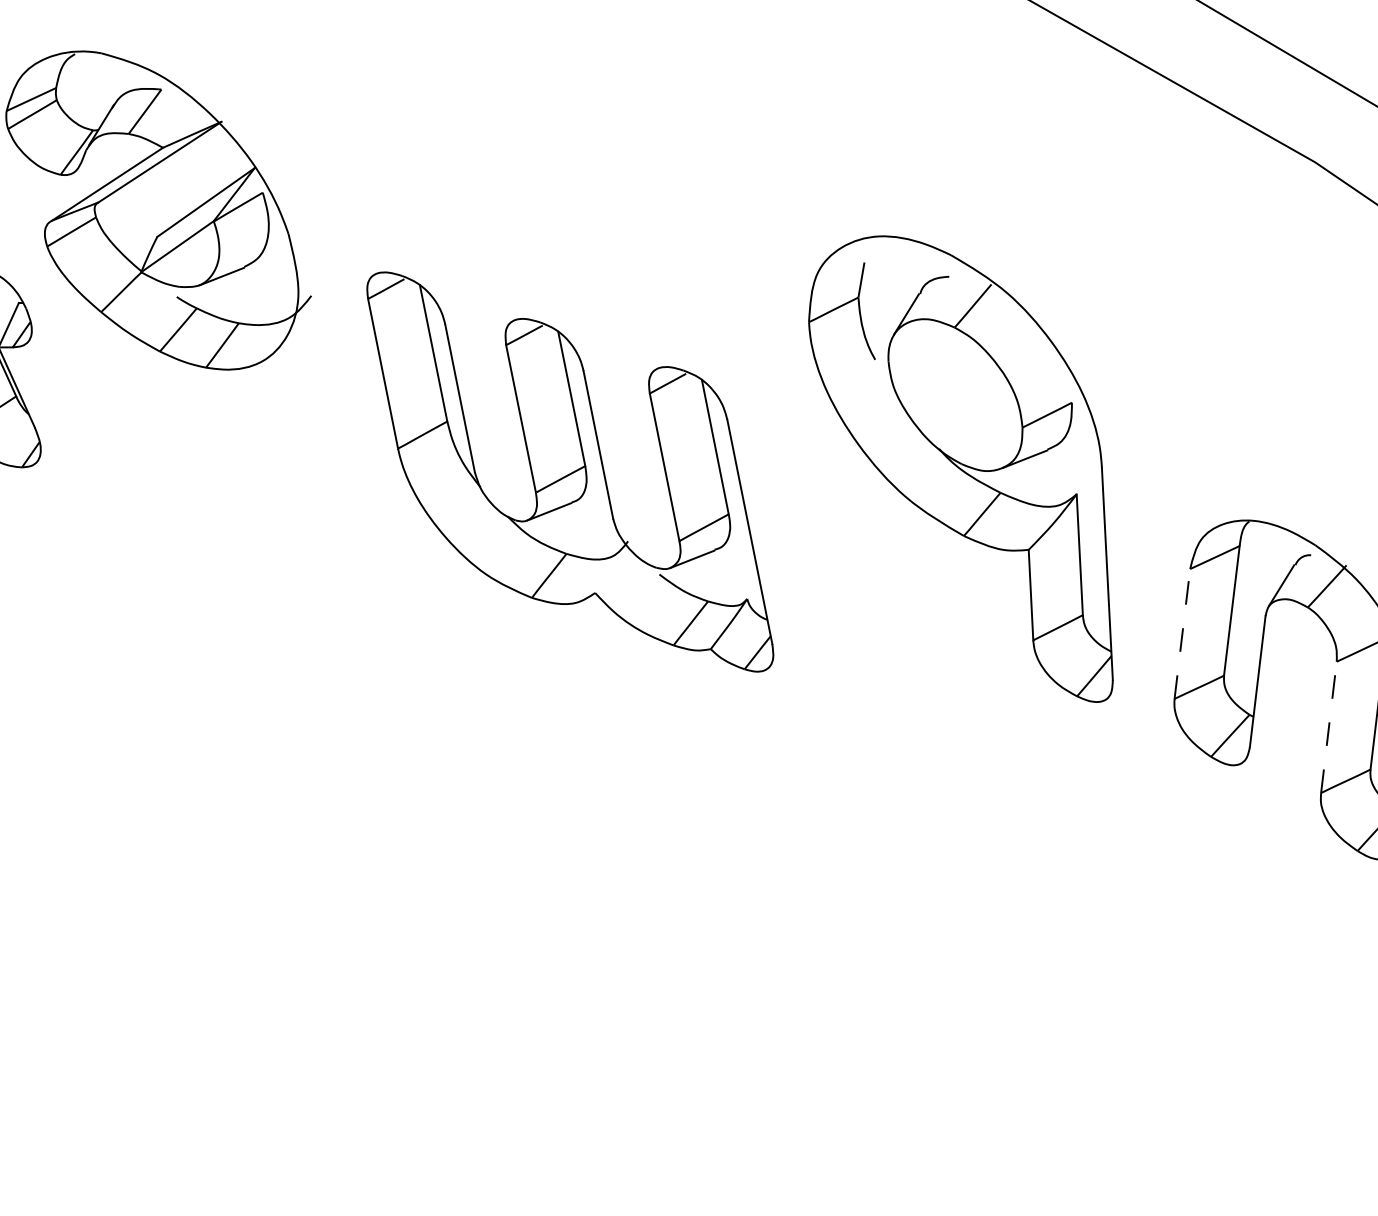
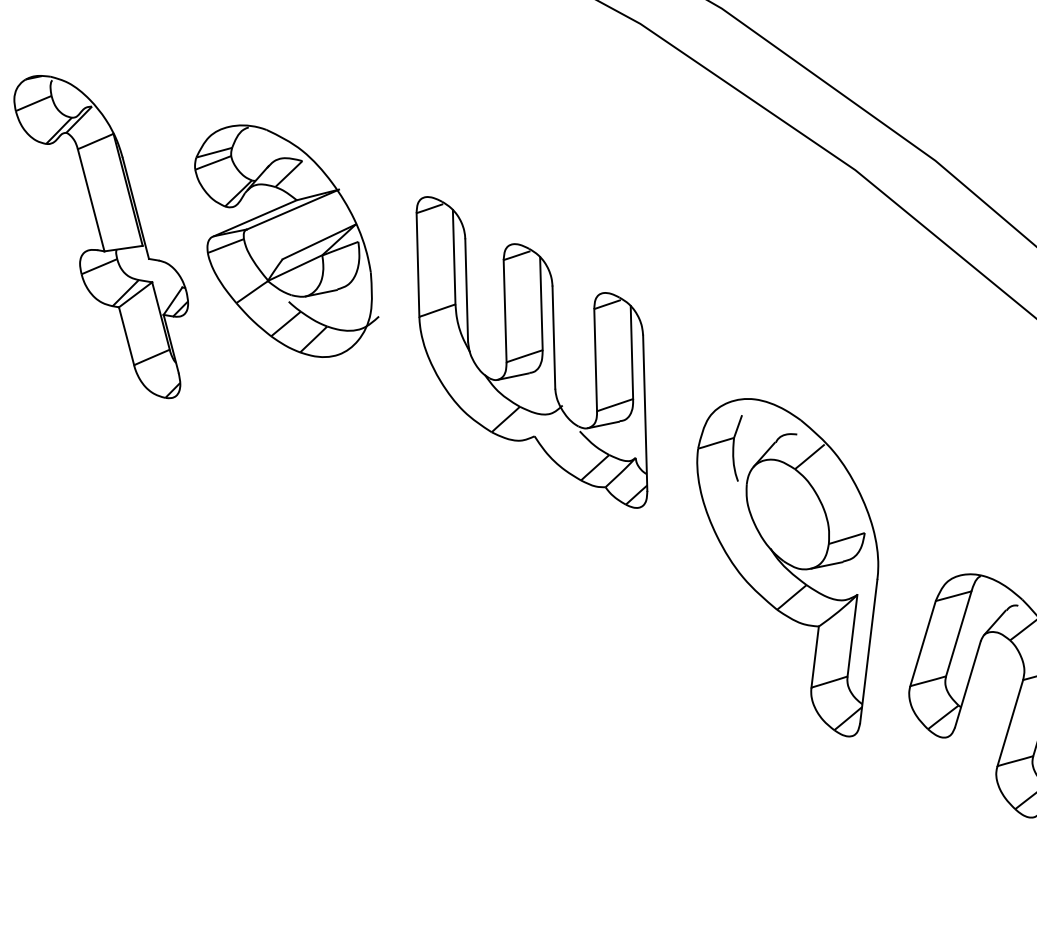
part: (569, 472) -> (531, 352), moved
part: (968, 472) -> (787, 567), moved
line: (1183, 633) -> (923, 643), dashed -> solid
line: (1329, 727) -> (1010, 723), dashed -> solid

